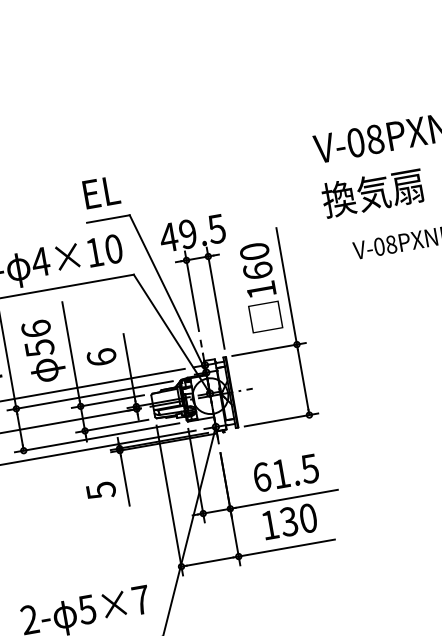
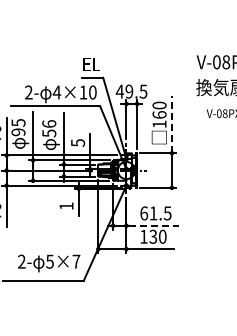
line: (285, 286) -> (171, 124), solid -> dashed
text: (100, 356) -> (77, 142), 6 -> 5
text: (101, 491) -> (66, 206), 5 -> 1
line: (287, 498) -> (154, 225), solid -> dashed

